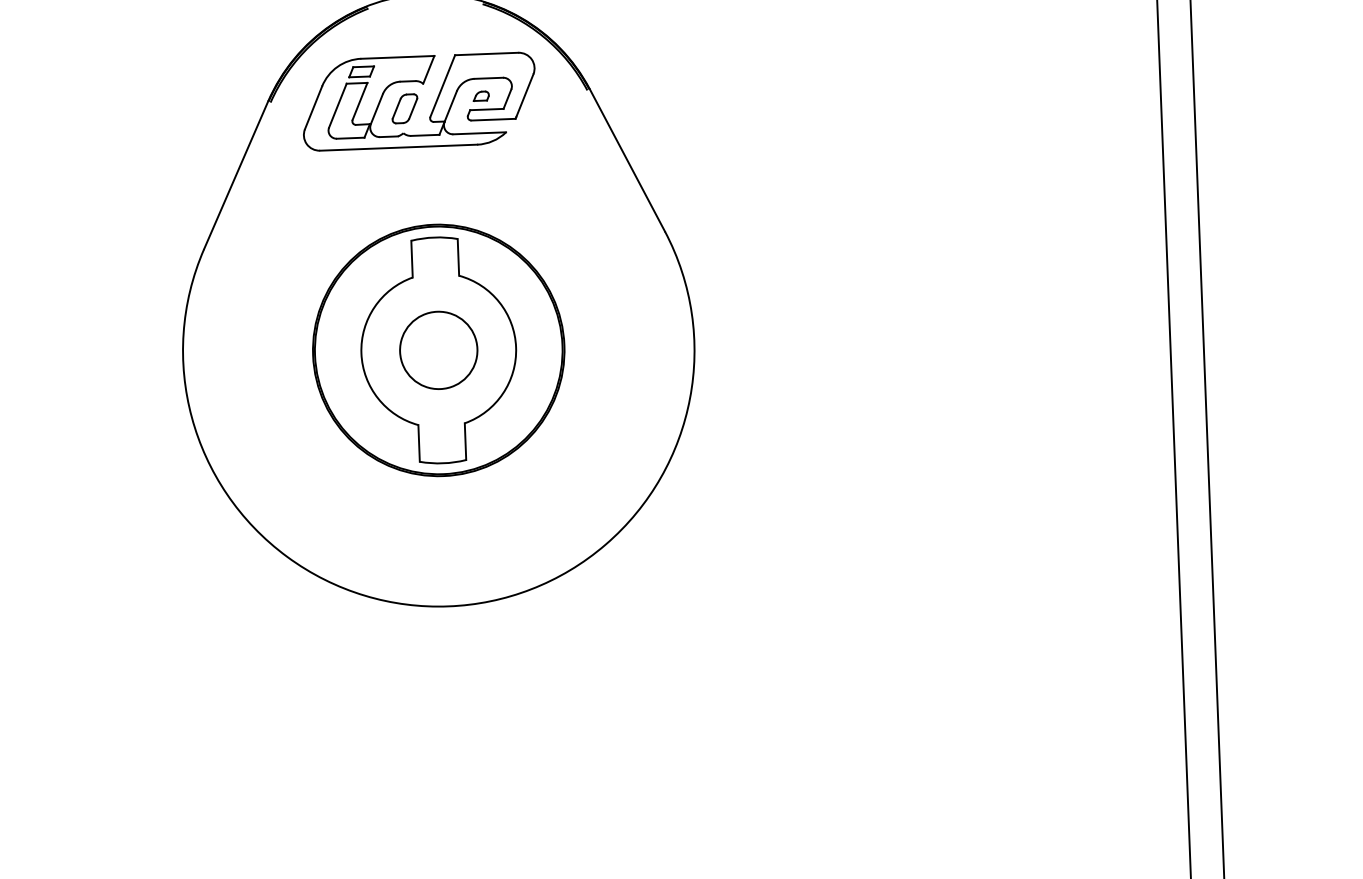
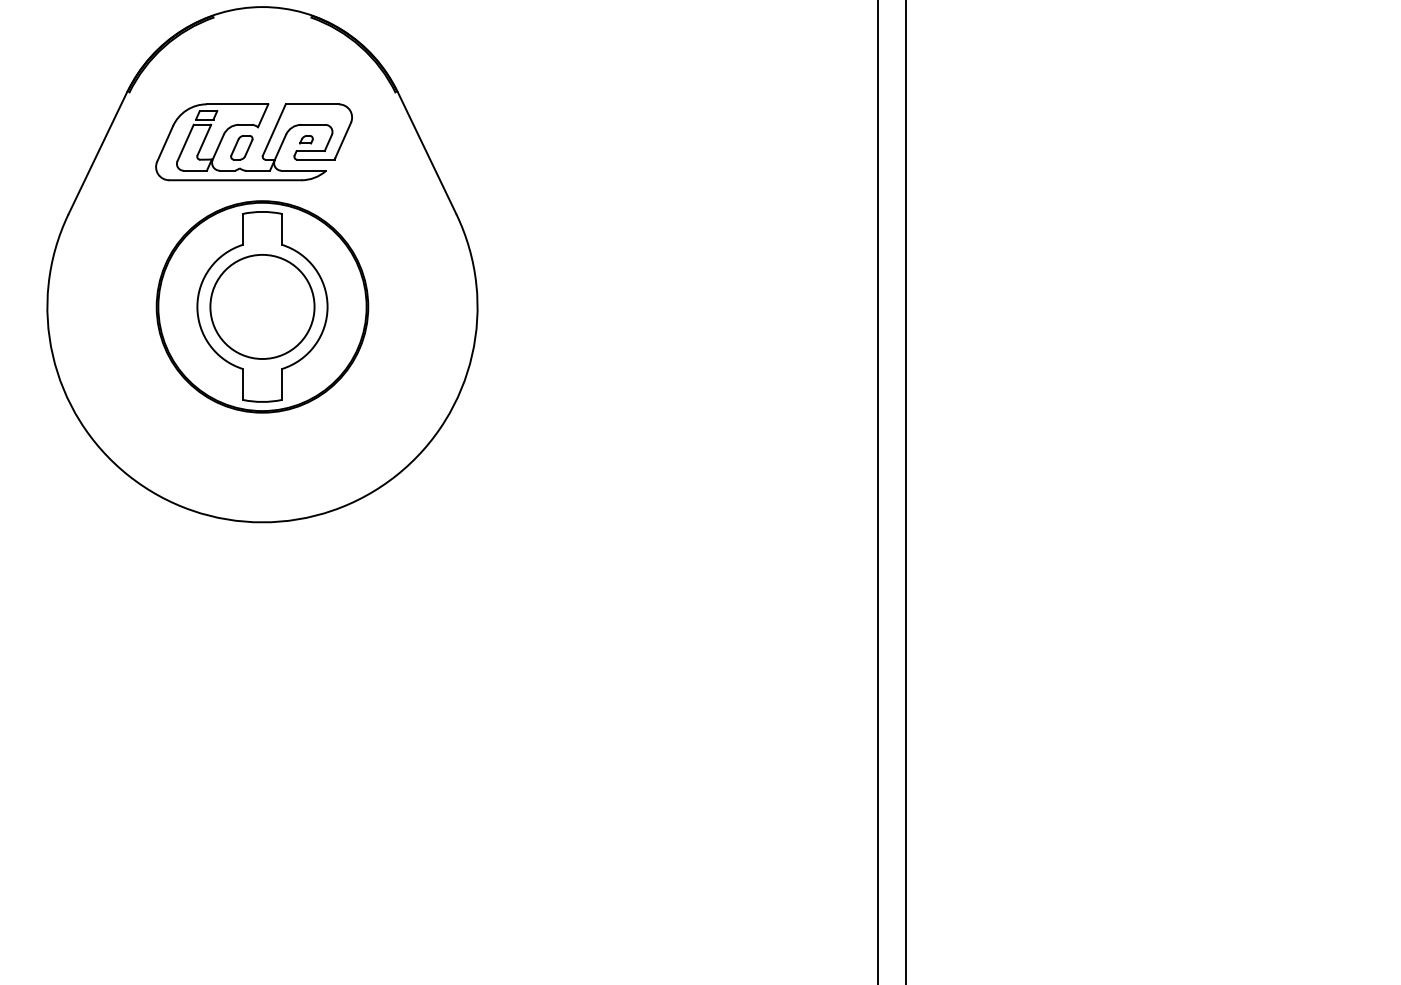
part: (418, 102) -> (253, 142), moved
circle: (438, 349) -> (262, 306), size x1.6

